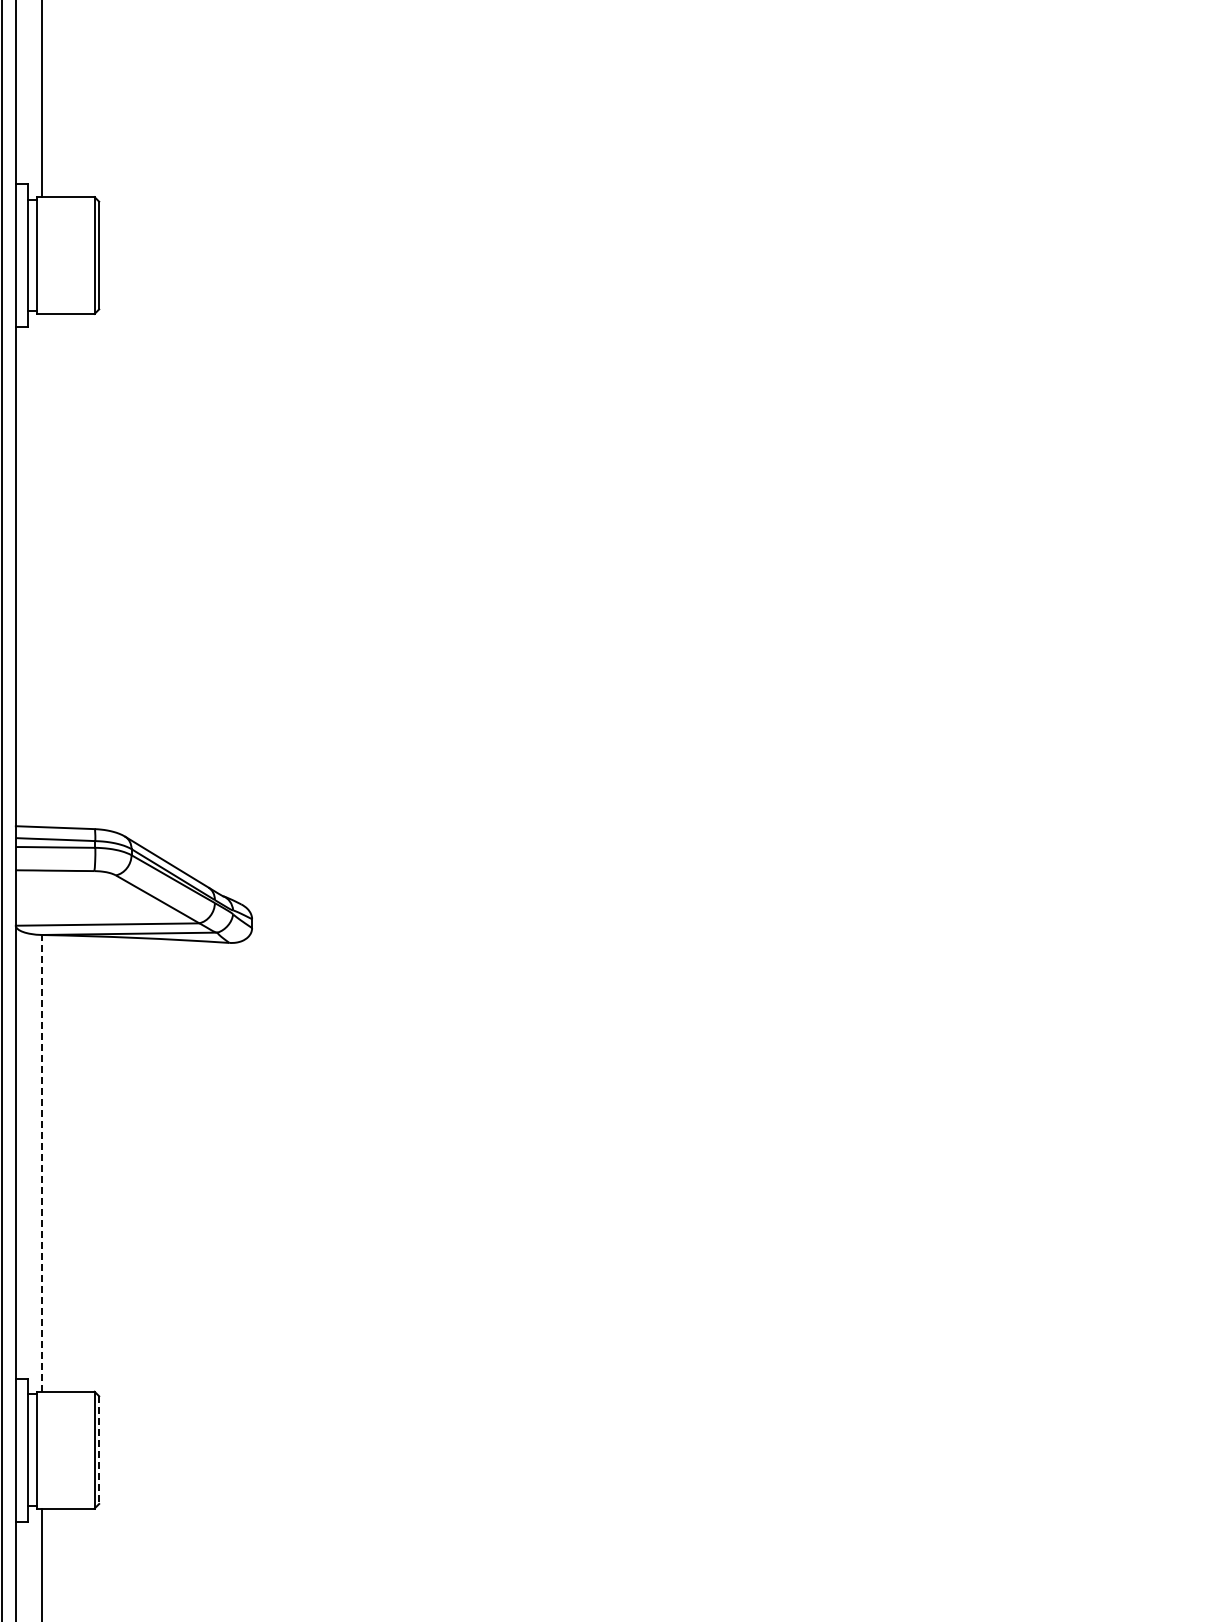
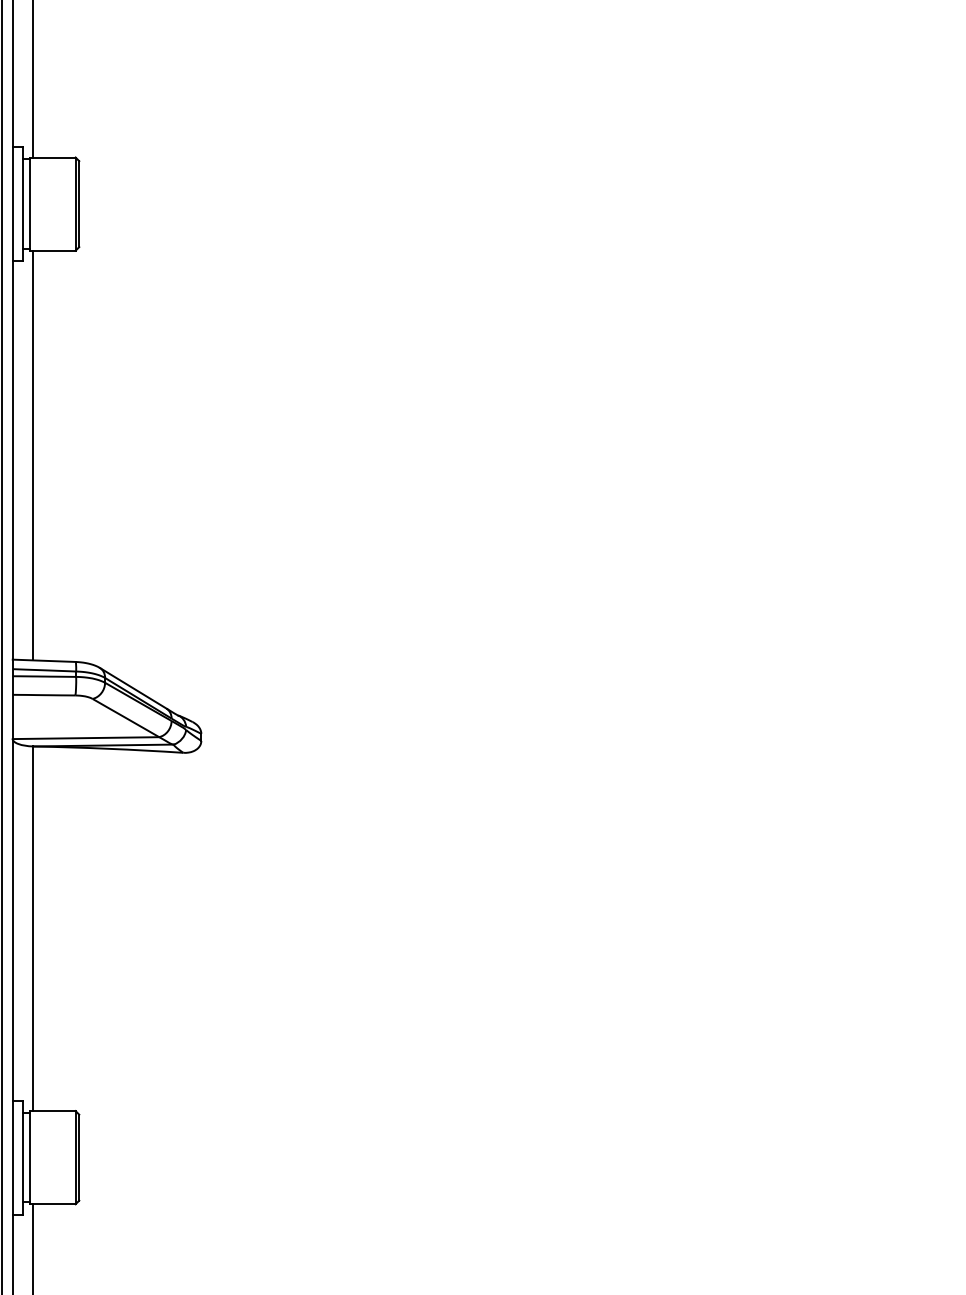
line: (41, 570) -> (33, 455), added
line: (41, 1162) -> (33, 928), dashed -> solid
line: (99, 1450) -> (79, 1157), dashed -> solid

